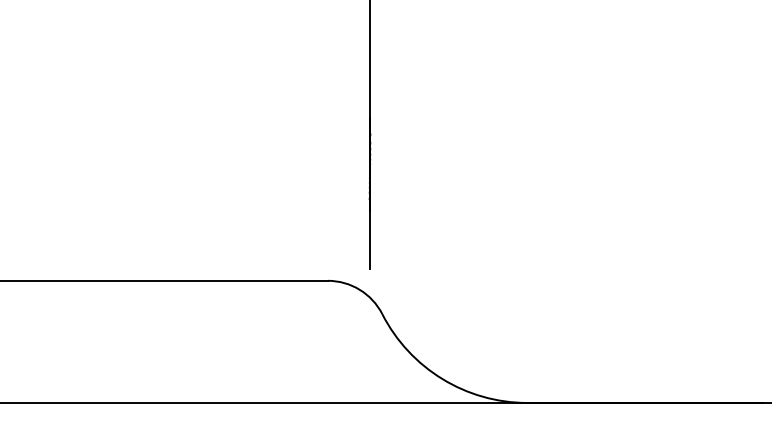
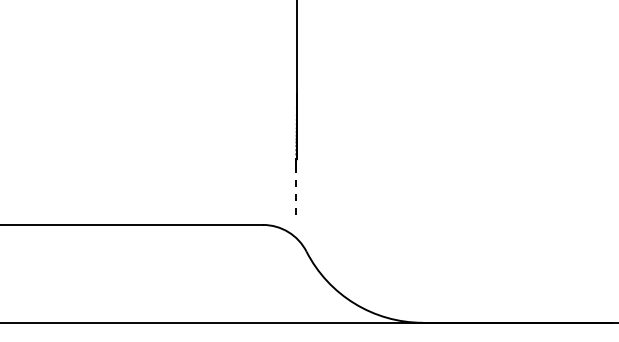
line: (369, 239) -> (296, 191), solid -> dashed

